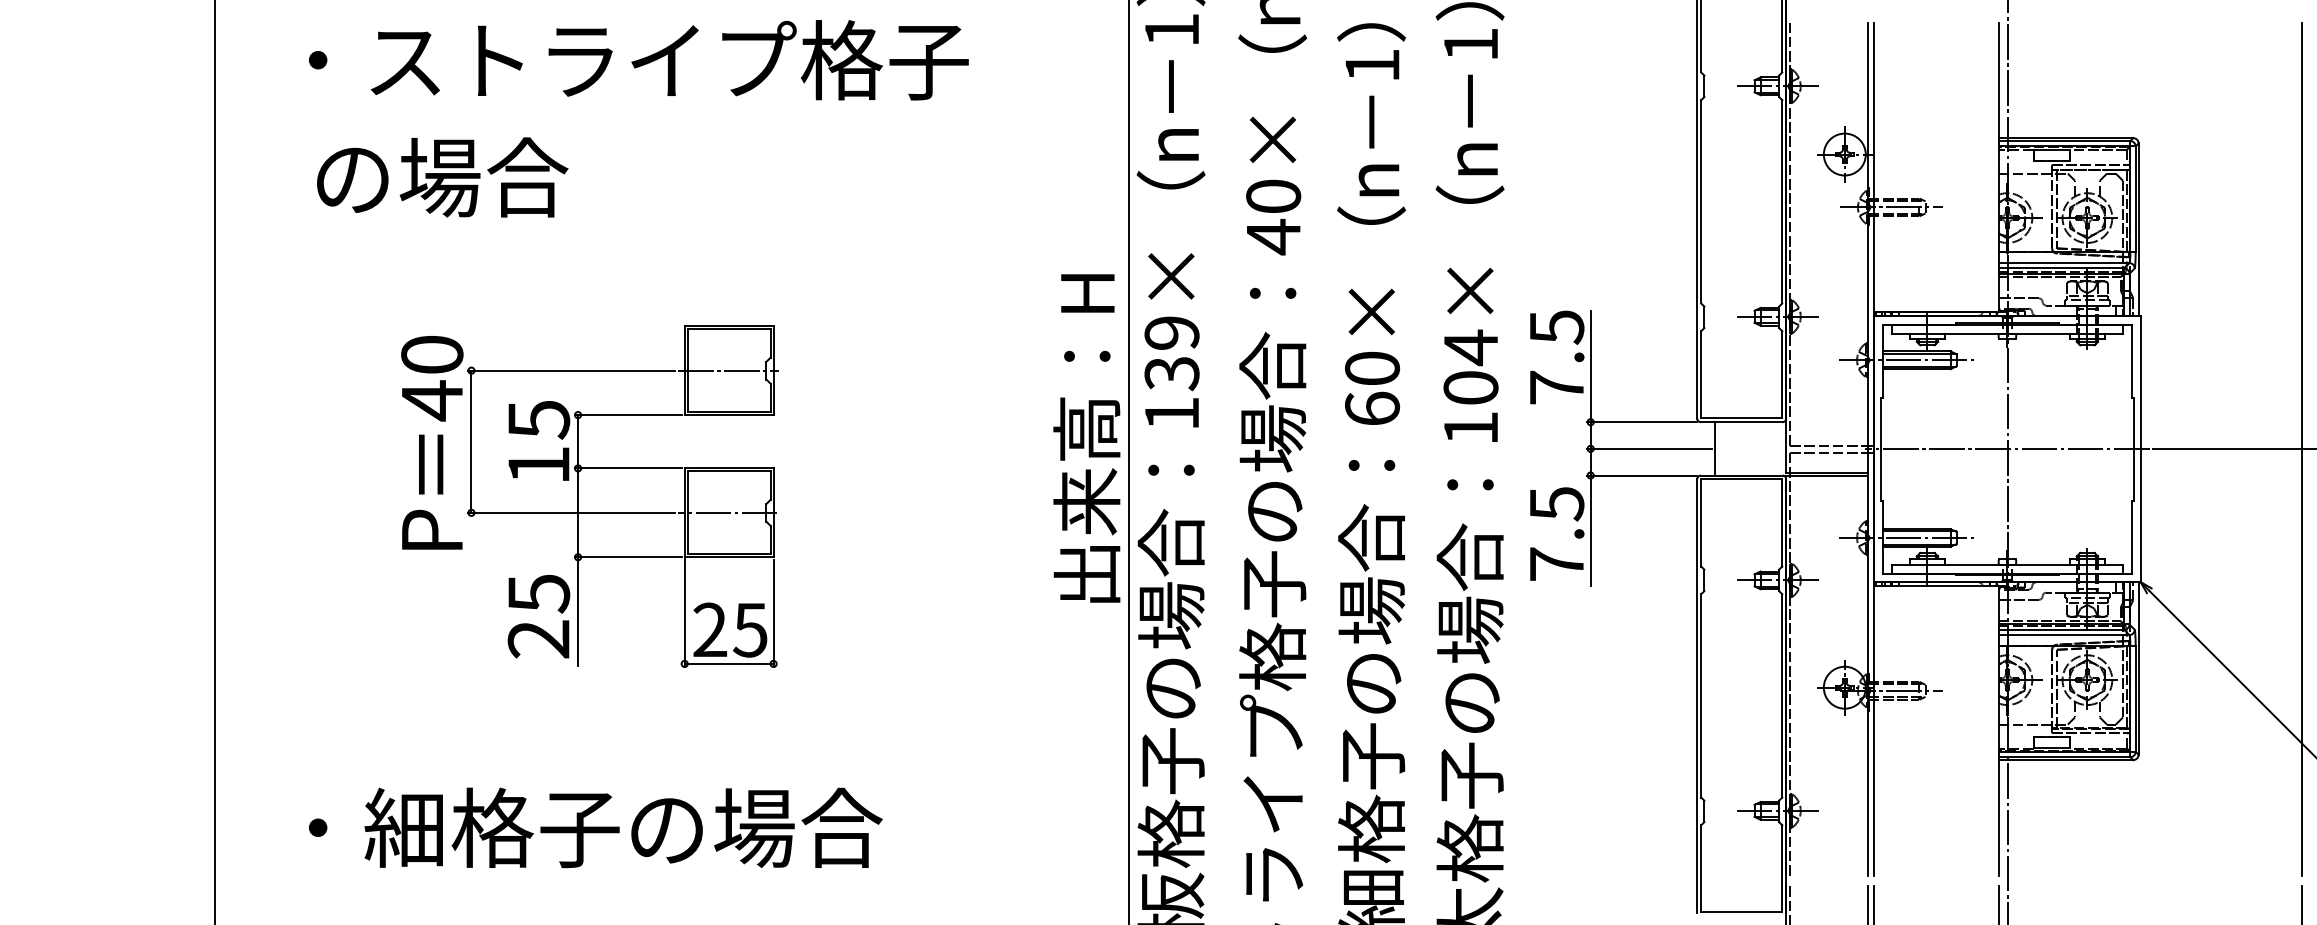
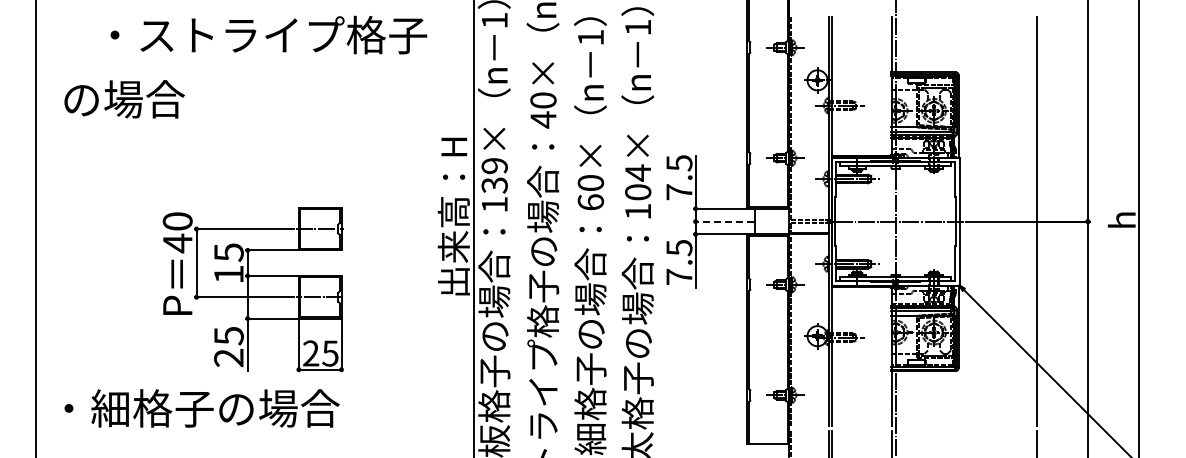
text: (638, 58) -> (268, 34), moved
text: (442, 177) -> (124, 99), moved
line: (1648, 448) -> (723, 221), solid -> dashed
part: (588, 496) -> (252, 289), moved
text: (594, 827) -> (201, 408), moved

